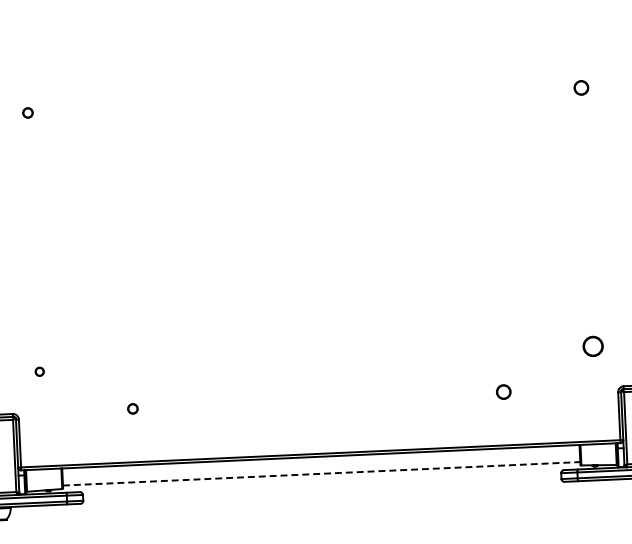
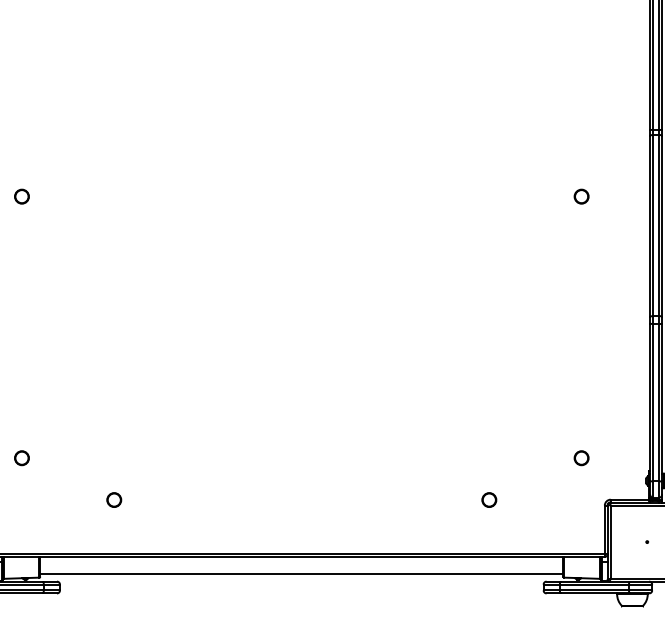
circle: (27, 112) -> (21, 196), size x1.43
circle: (593, 346) -> (581, 458), size x0.71
circle: (39, 371) -> (21, 458), size x1.67
circle: (133, 408) -> (114, 499), size x1.43
line: (321, 474) -> (301, 574), dashed -> solid

